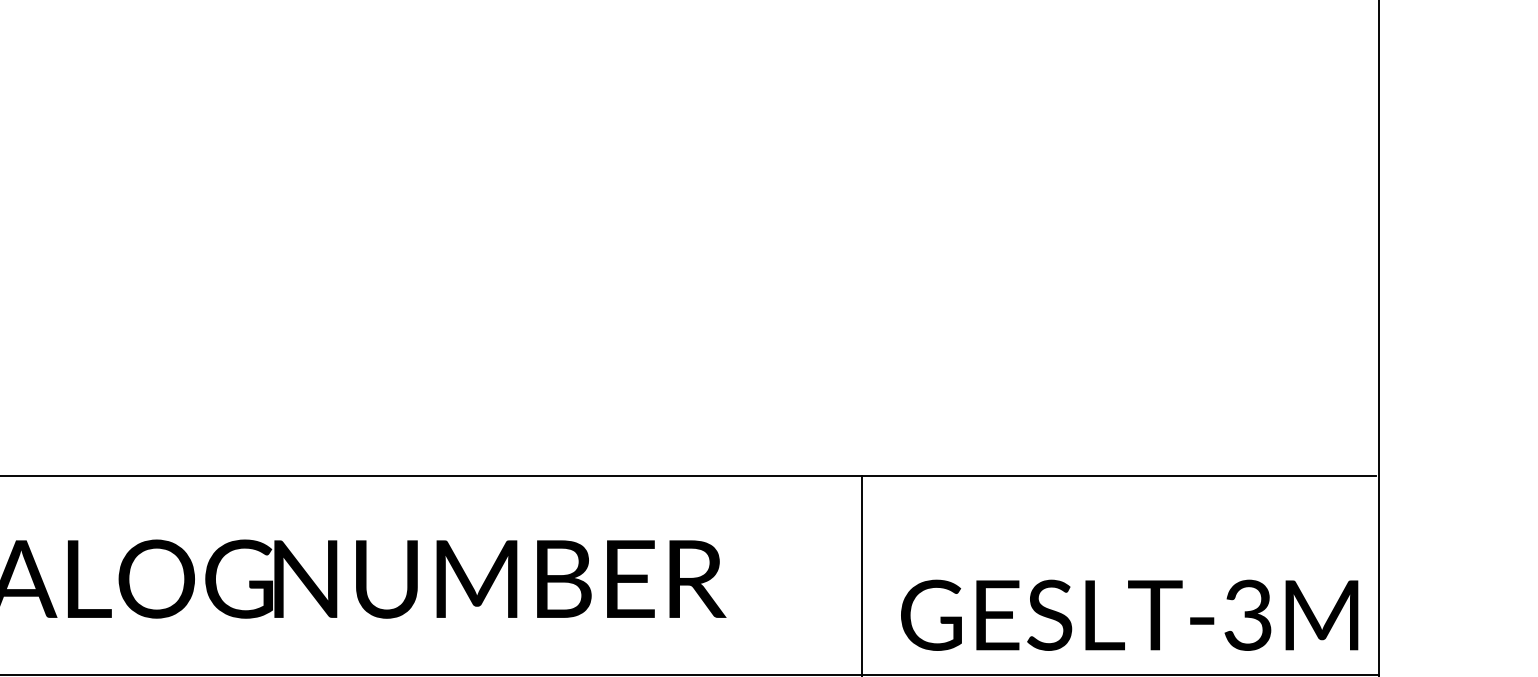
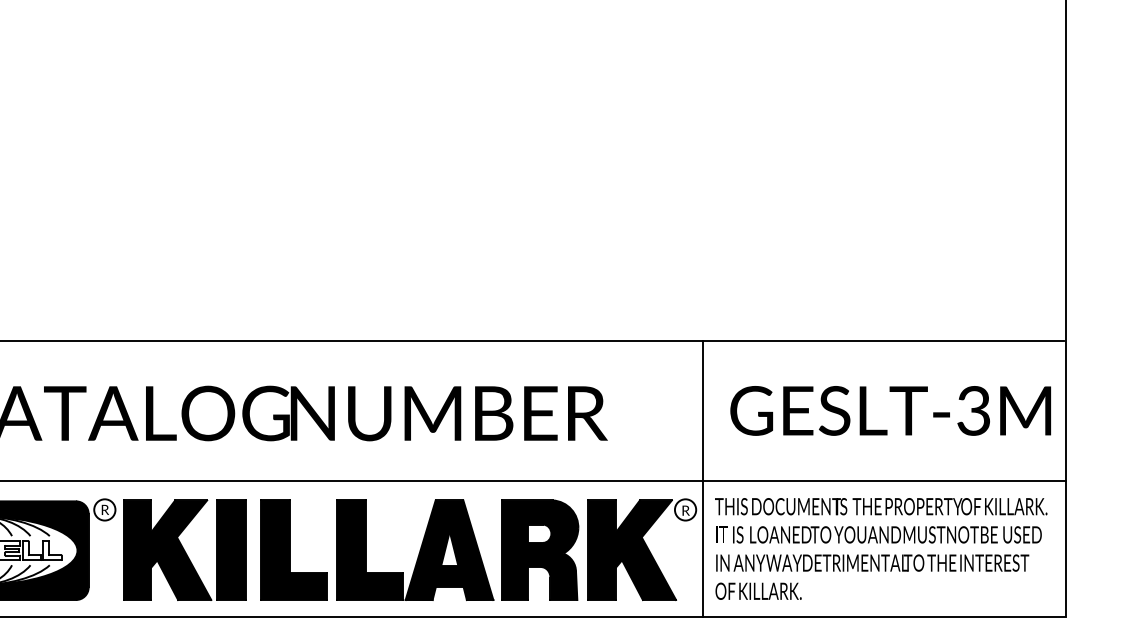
text: (1129, 614) -> (890, 410), moved

